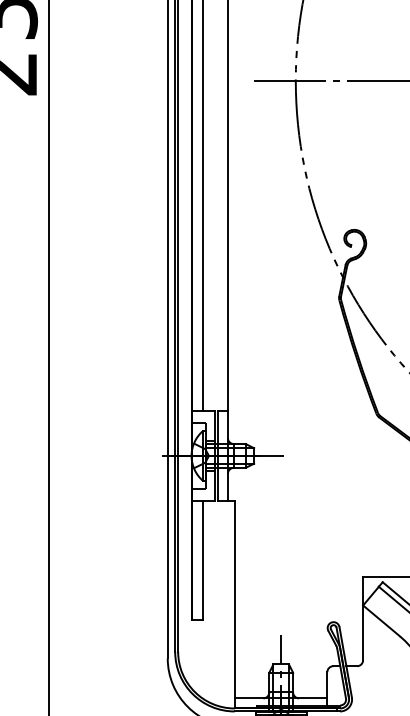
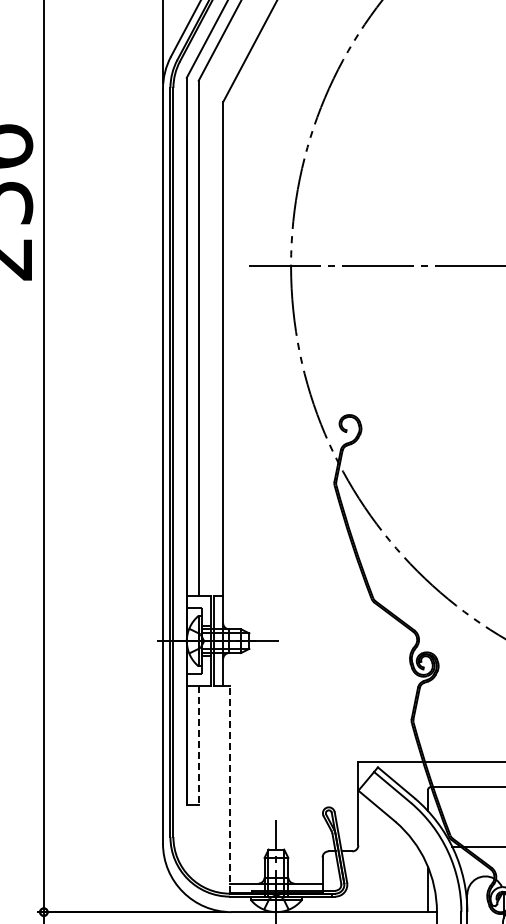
line: (203, 560) -> (198, 745), solid -> dashed
line: (235, 604) -> (230, 789), solid -> dashed

